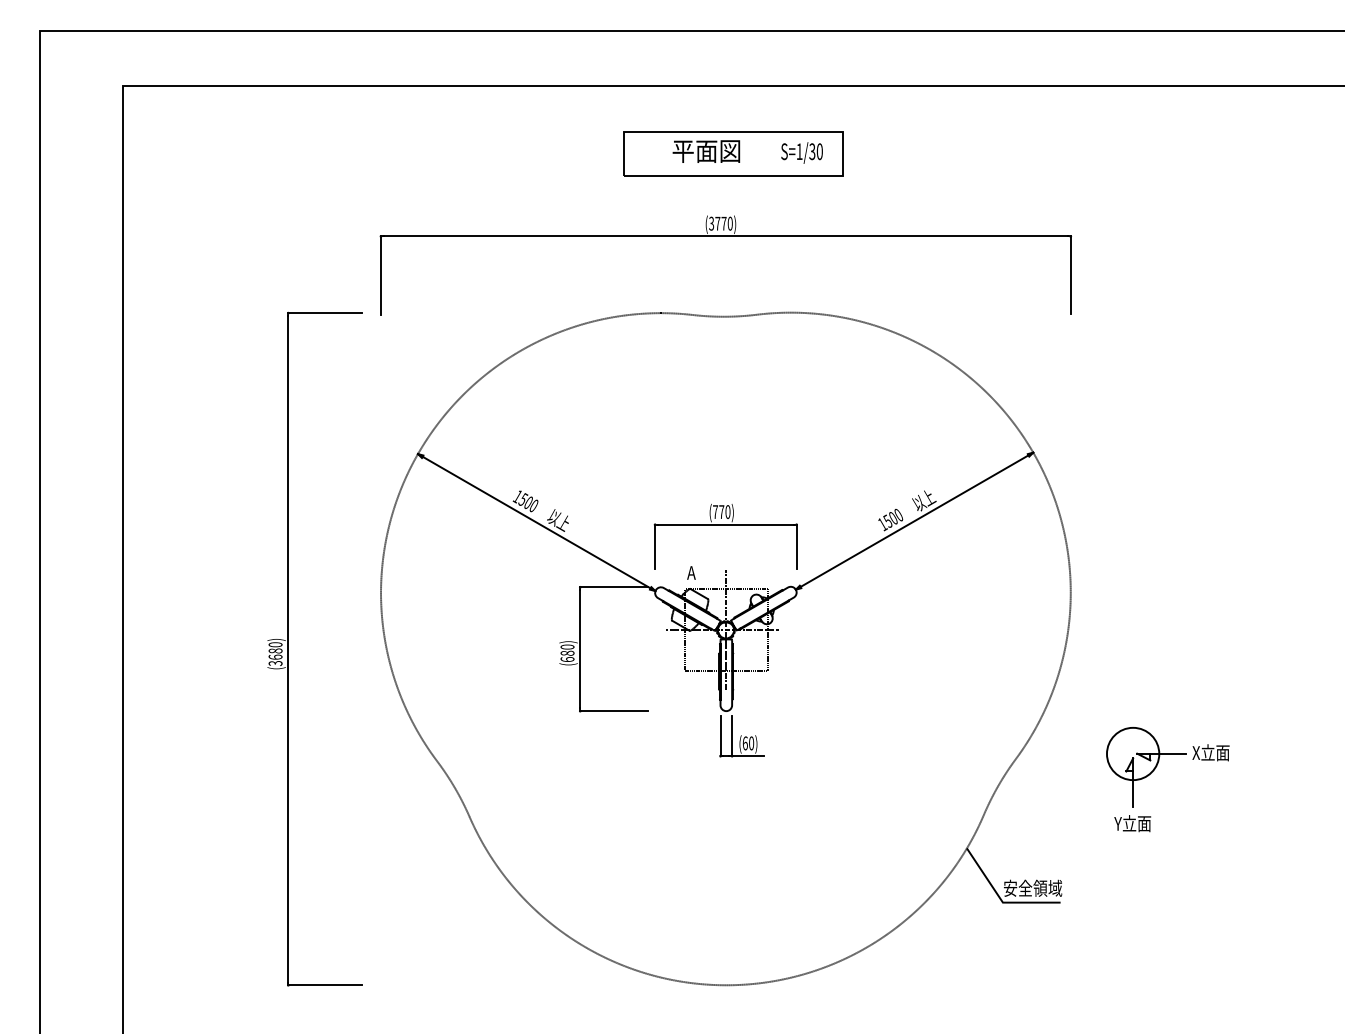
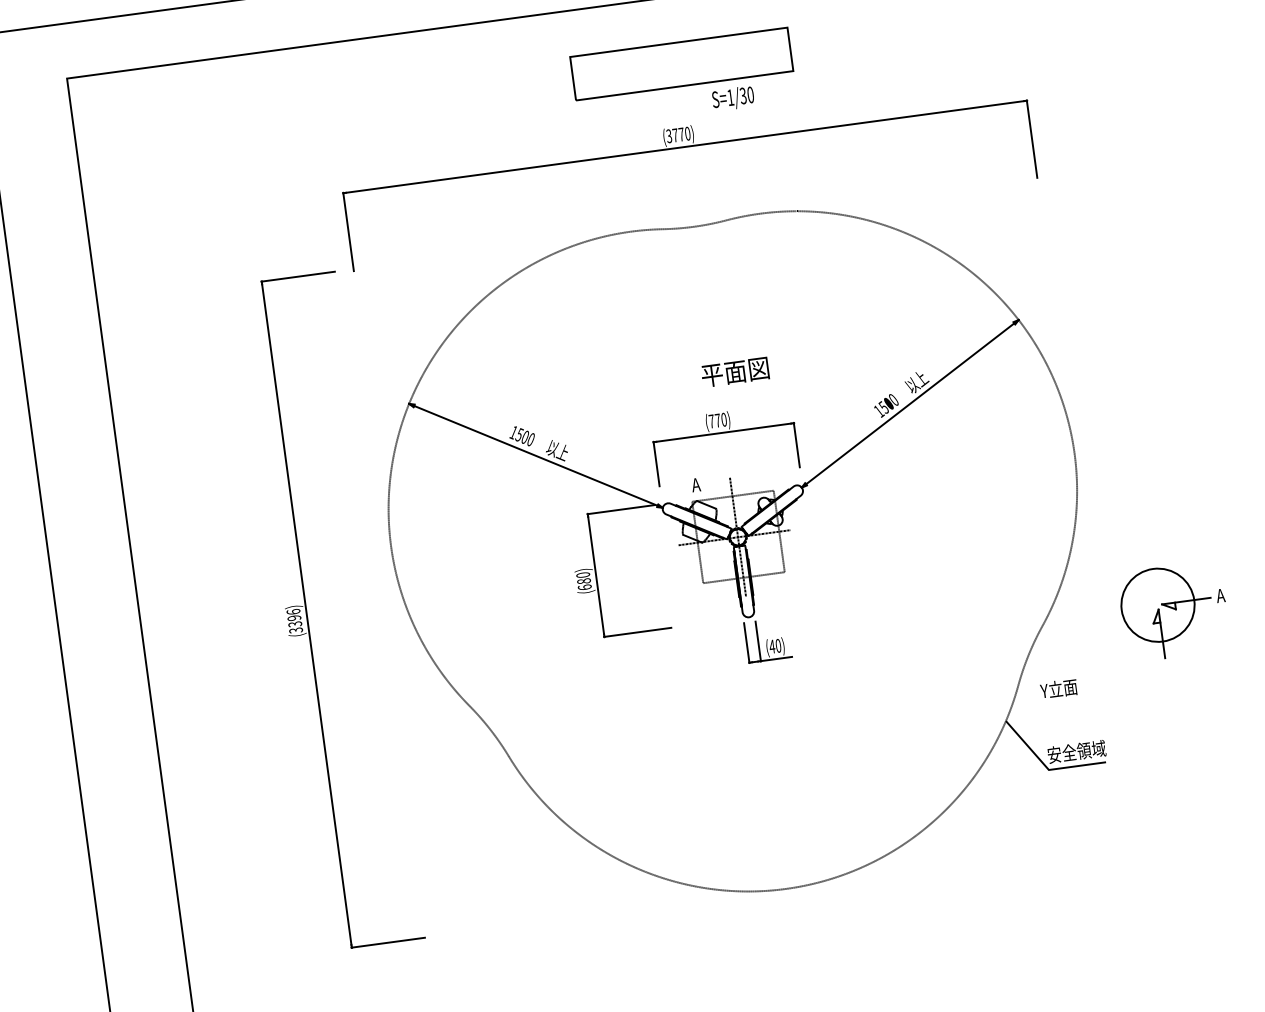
text: (706, 151) -> (735, 372), moved
text: (801, 152) -> (732, 98), moved
text: (275, 650) -> (294, 617), (3680) -> (3396)
text: (745, 743) -> (772, 646), (60) -> (40)
text: (1210, 752) -> (1234, 593), X立面 -> A
circle: (1132, 753) -> (1157, 604), size x1.4
text: (1132, 823) -> (1058, 688), moved

